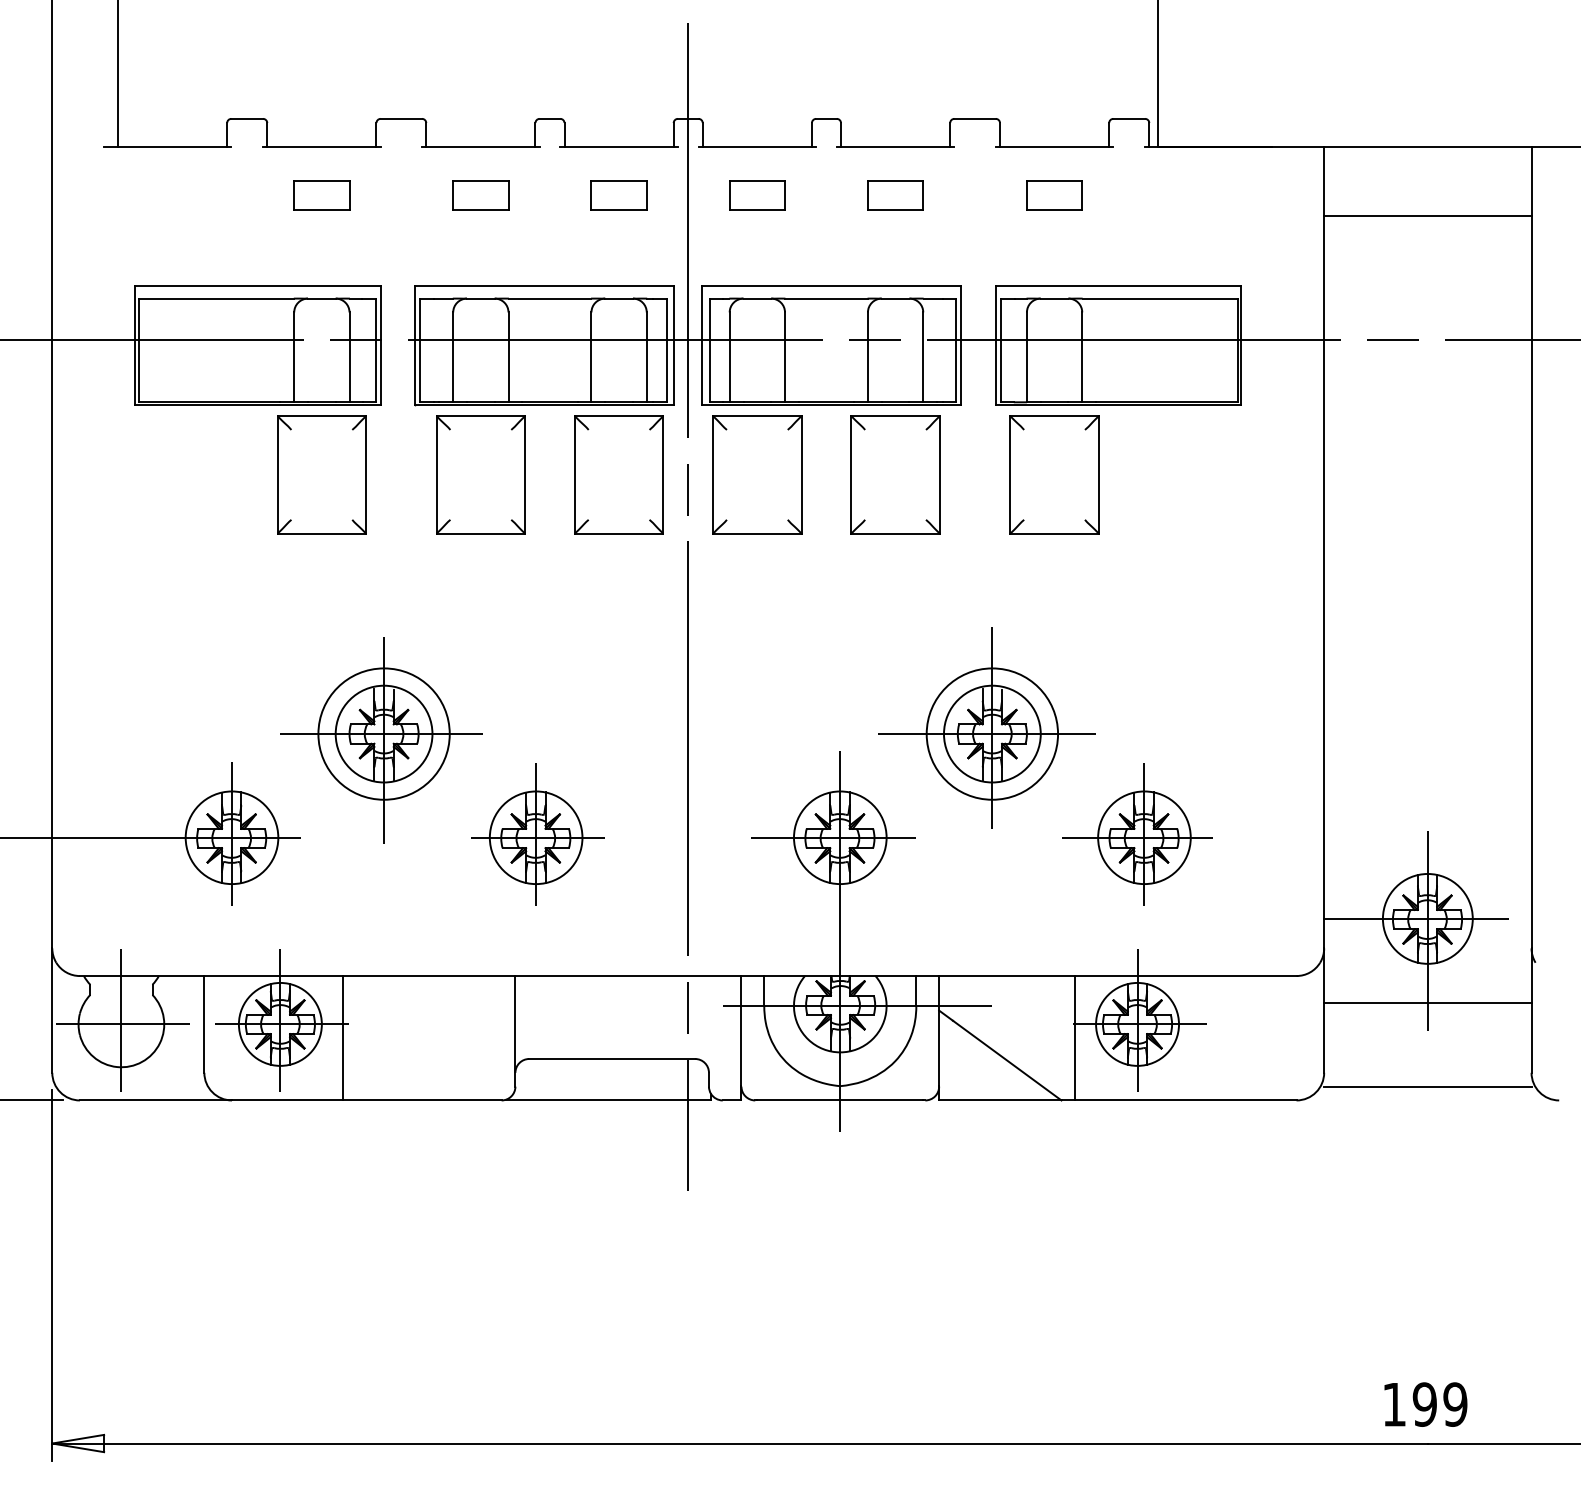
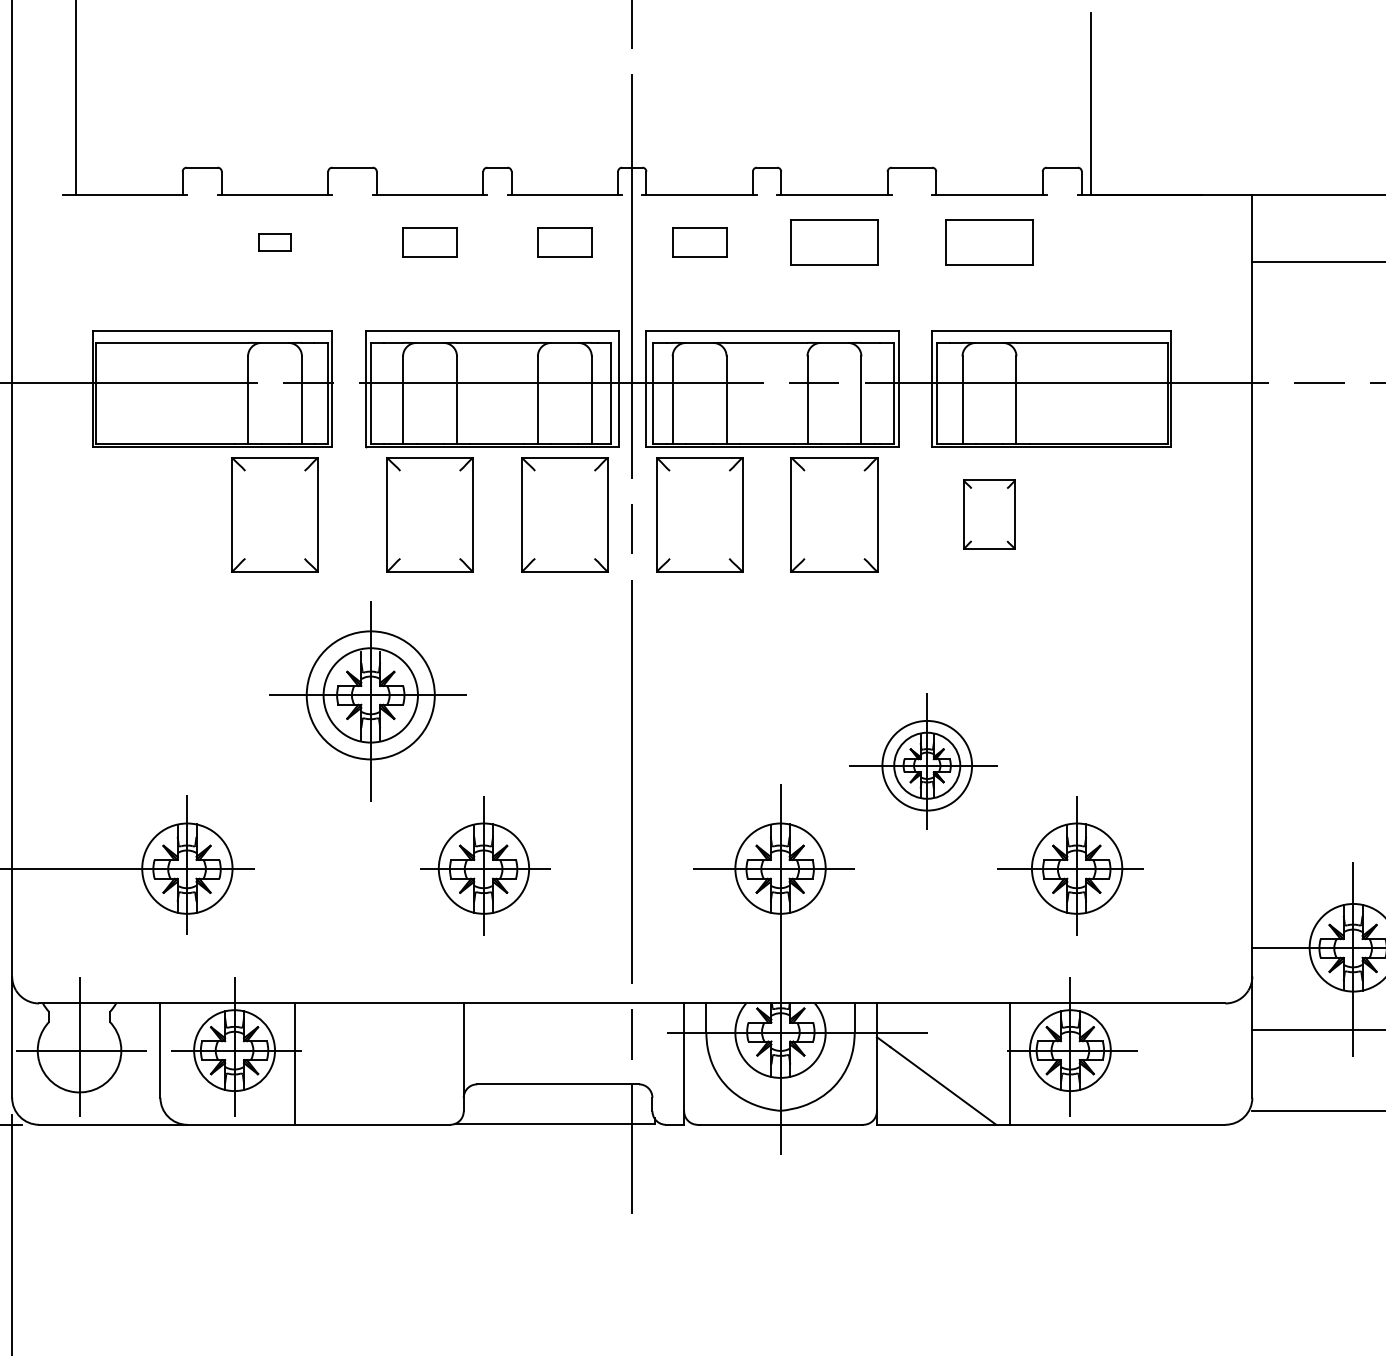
part: (321, 195) -> (274, 242), size x0.6
part: (895, 195) -> (834, 242), size x1.6
part: (1054, 195) -> (989, 242), size x1.6
part: (1054, 474) -> (989, 514), size x0.6
part: (986, 727) -> (923, 761), size x0.7
part: (381, 740) -> (368, 701), moved

